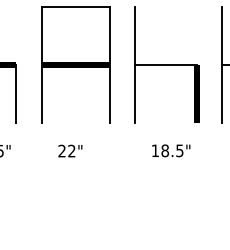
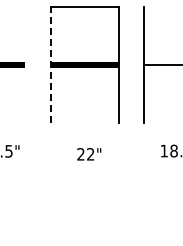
line: (41, 65) -> (50, 65), solid -> dashed
line: (16, 94) -> (25, 94), removed
text: (70, 150) -> (89, 153), moved

